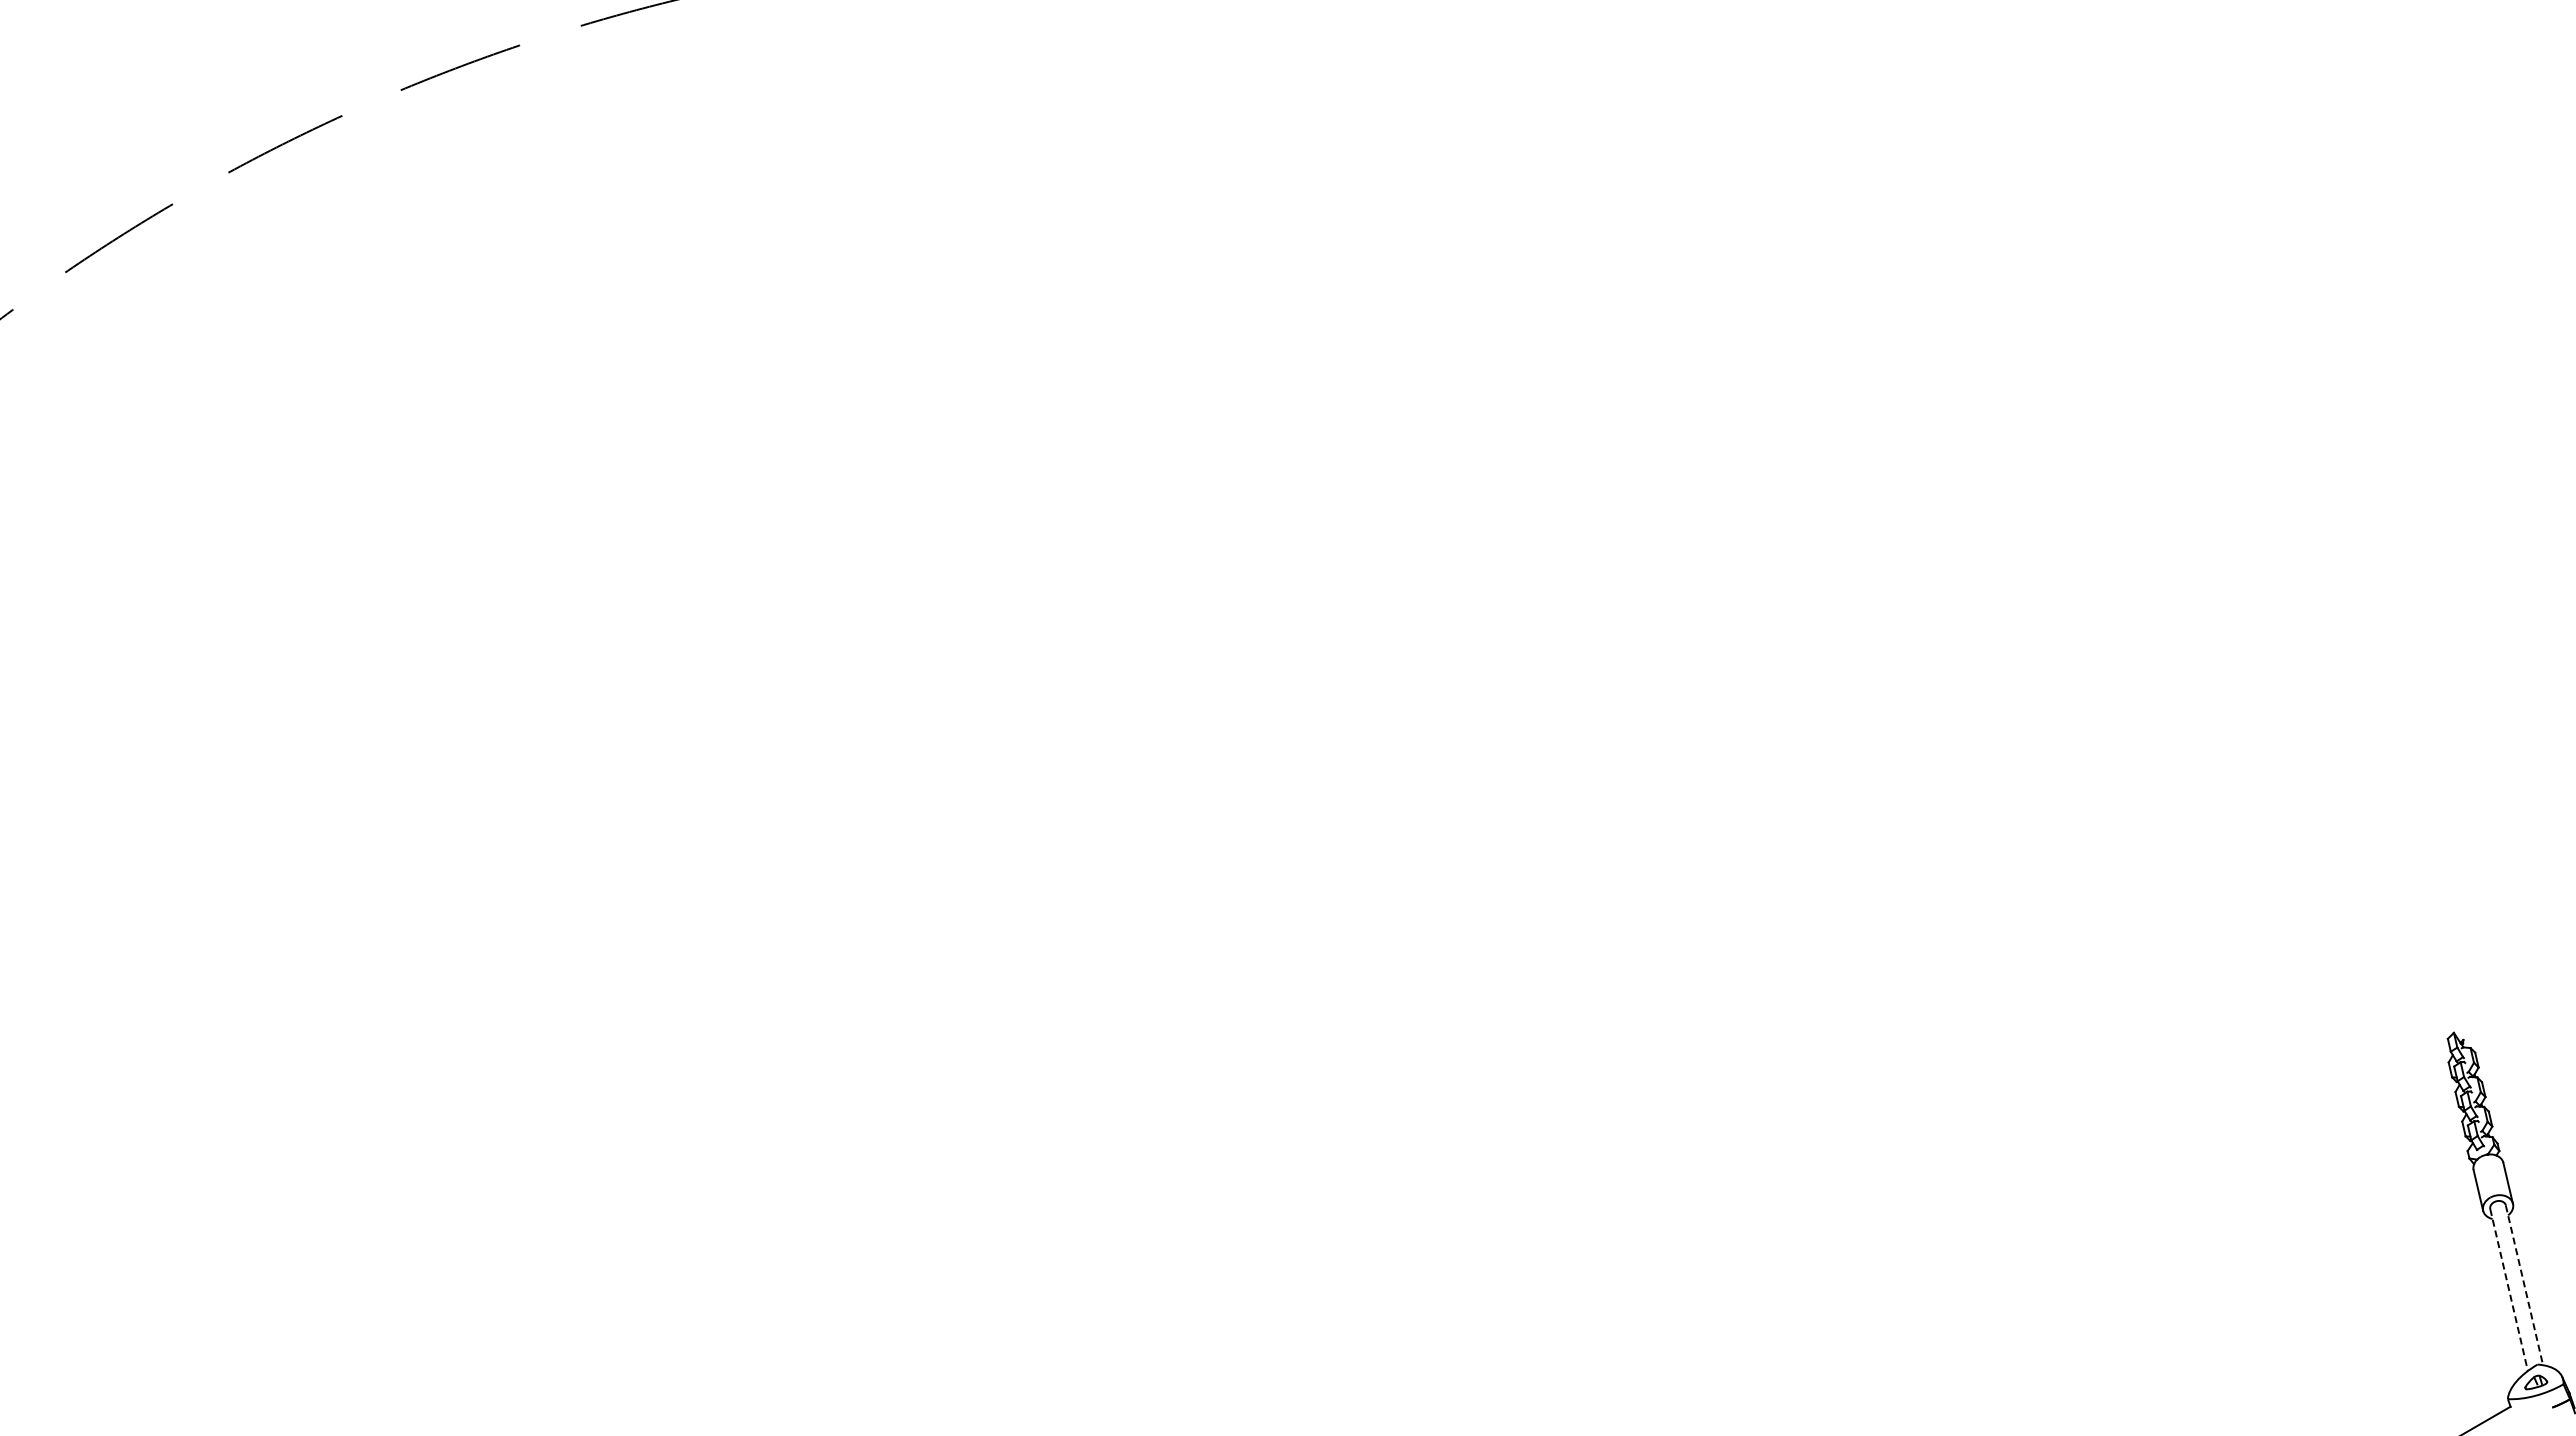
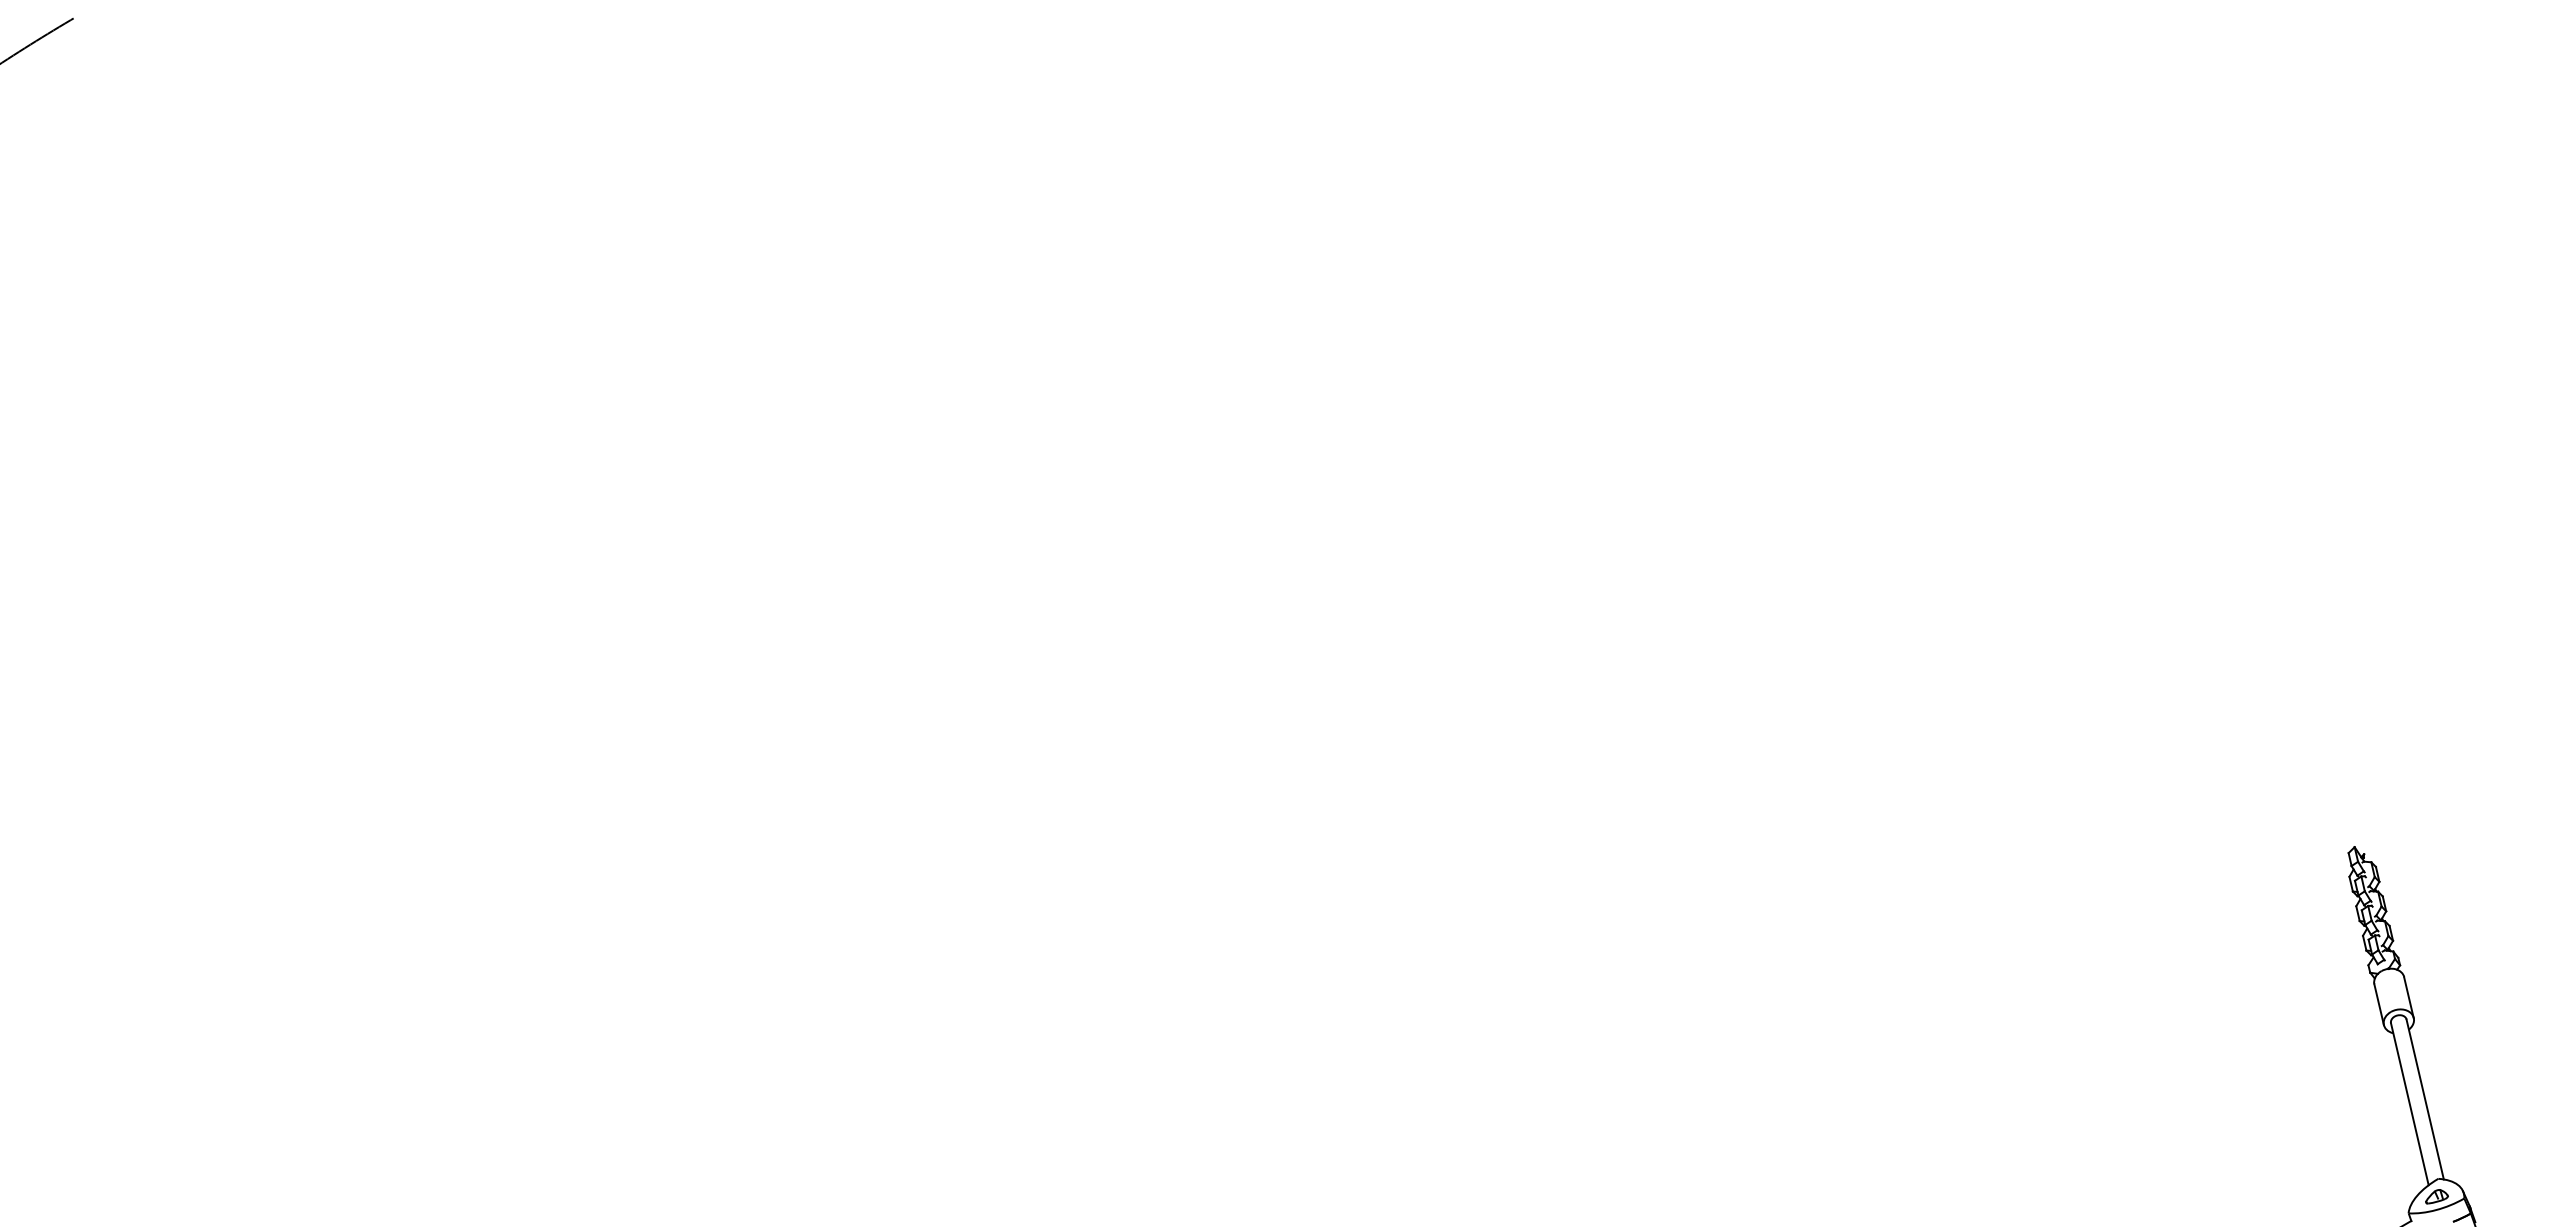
line: (2524, 1285) -> (2425, 1099), dashed -> solid
line: (2509, 1290) -> (2410, 1104), dashed -> solid

